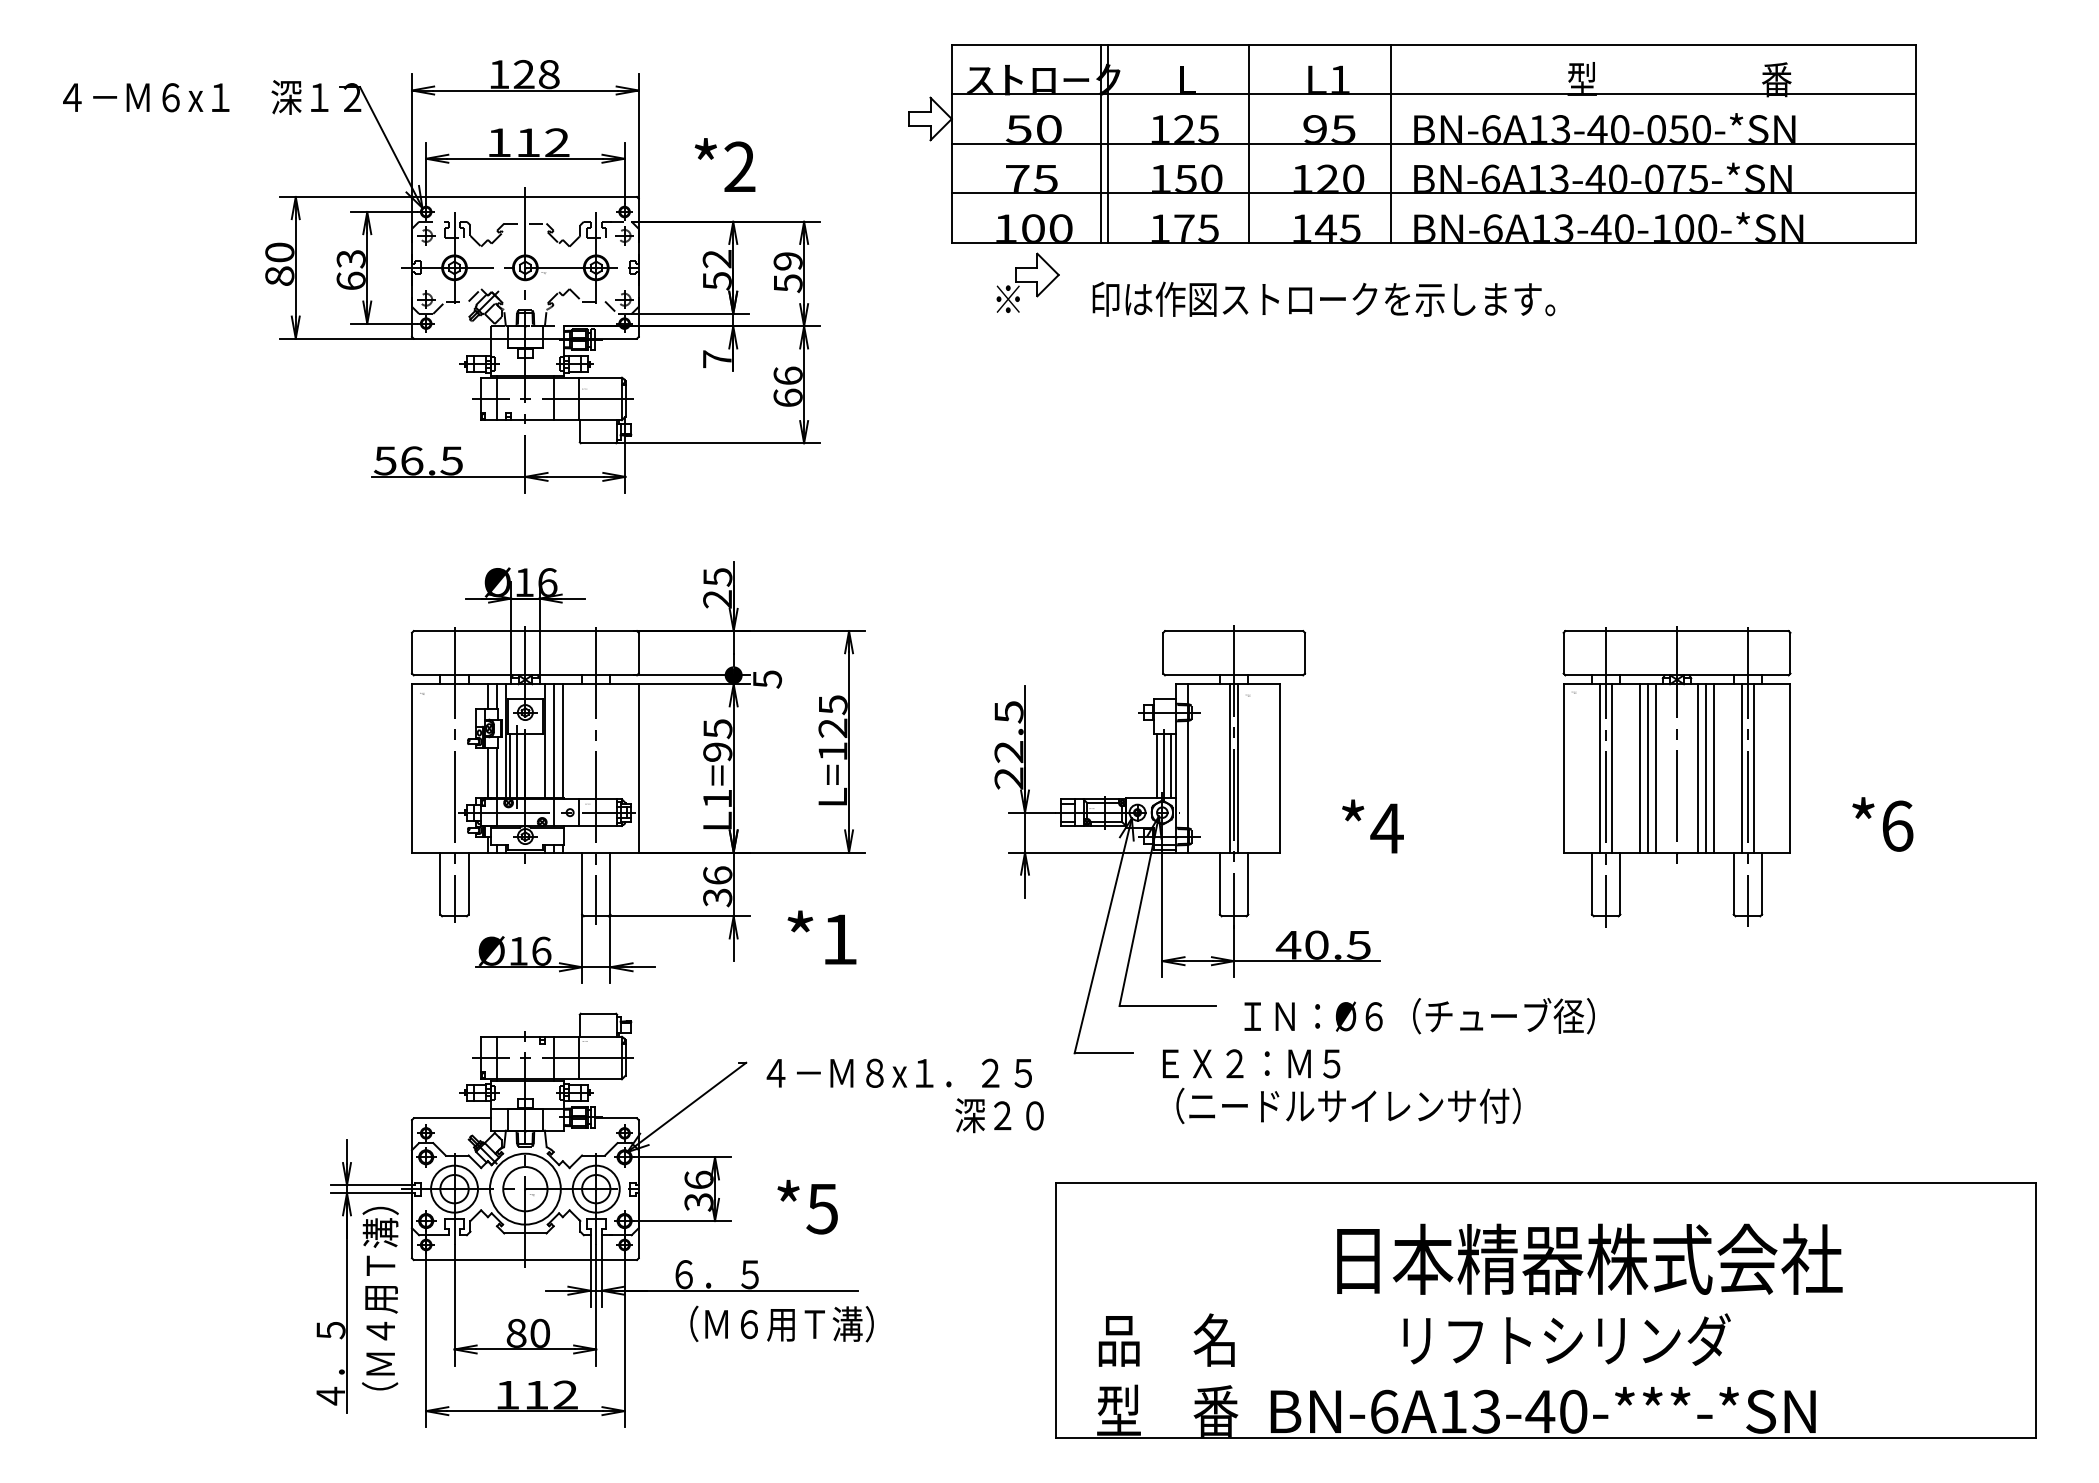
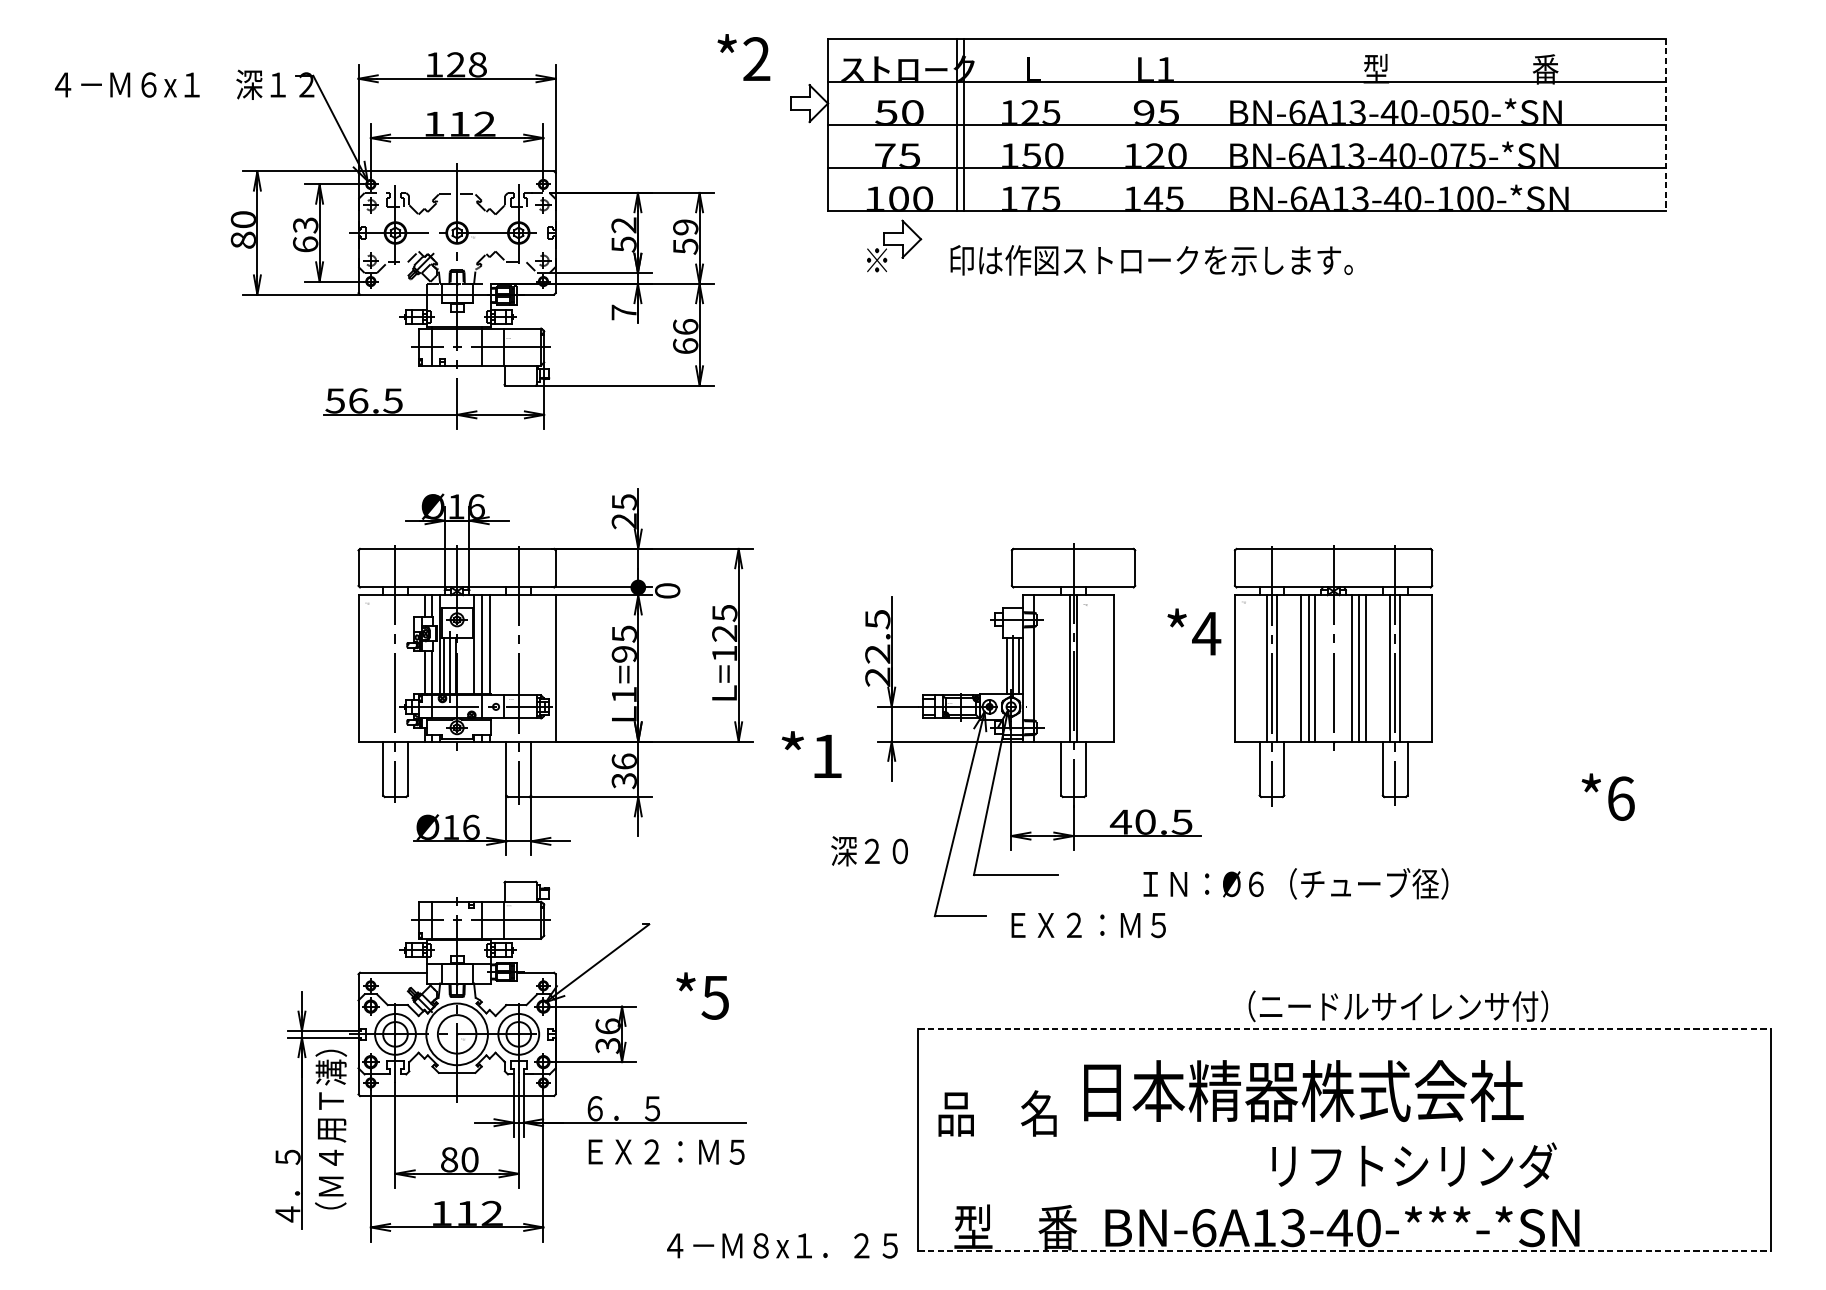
line: (1249, 143) -> (1086, 124), removed
line: (1391, 143) -> (1210, 124), removed
line: (1915, 144) -> (1666, 125), solid -> dashed
text: (724, 164) -> (743, 57), moved
text: (766, 679) -> (666, 591), 5 -> 0
part: (1676, 776) -> (1333, 675), moved
text: (1882, 824) -> (1607, 797), moved
text: (1372, 826) -> (1193, 631), moved
text: (821, 937) -> (811, 754), moved
text: (1419, 1016) -> (1295, 884), moved
text: (898, 1072) -> (781, 1245), moved
text: (1348, 1105) -> (1398, 1005), moved
text: (999, 1115) -> (869, 851), moved
line: (1546, 1183) -> (1345, 1029), solid -> dashed
text: (807, 1207) -> (702, 996), moved
text: (1589, 1258) -> (1303, 1090), moved
text: (774, 1323) -> (673, 1151), （Ｍ６用Ｔ溝） -> ＥＸ２：Ｍ５
text: (1166, 1339) -> (997, 1112), moved
text: (1566, 1339) -> (1414, 1165), moved
line: (1546, 1438) -> (1345, 1251), solid -> dashed

